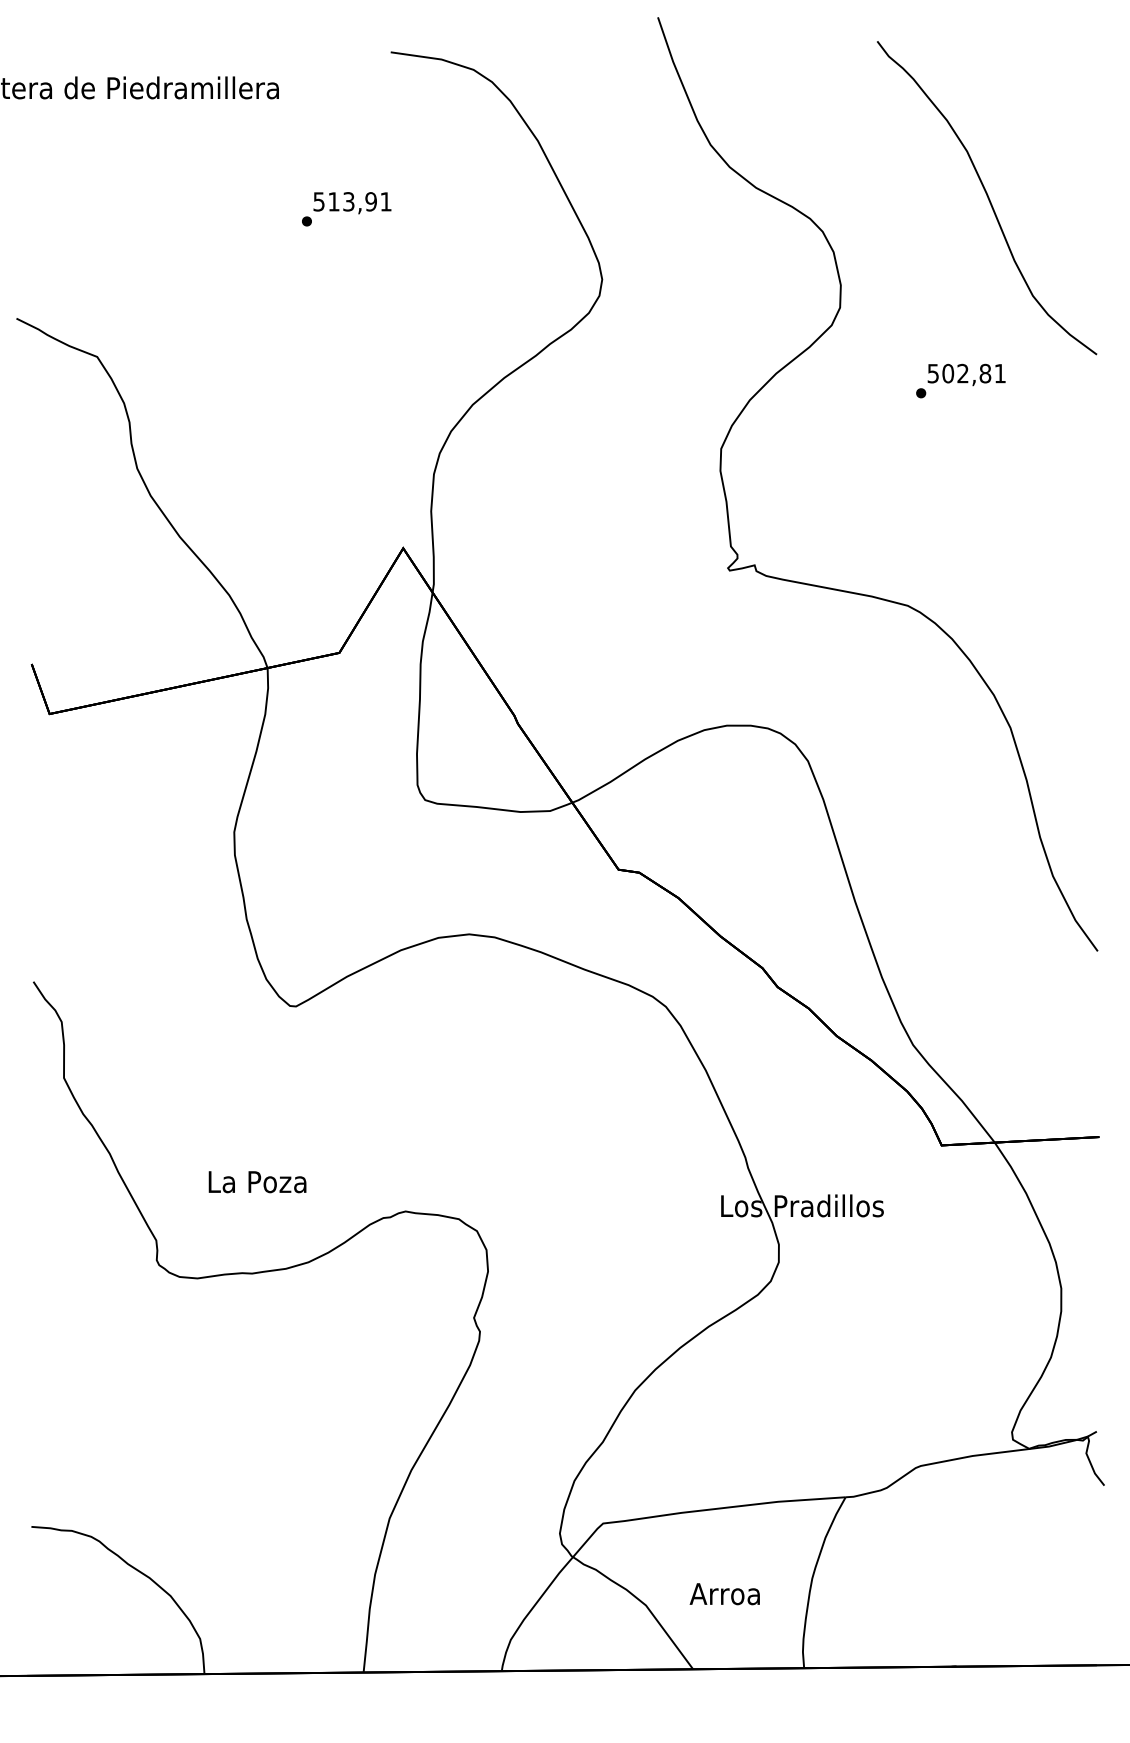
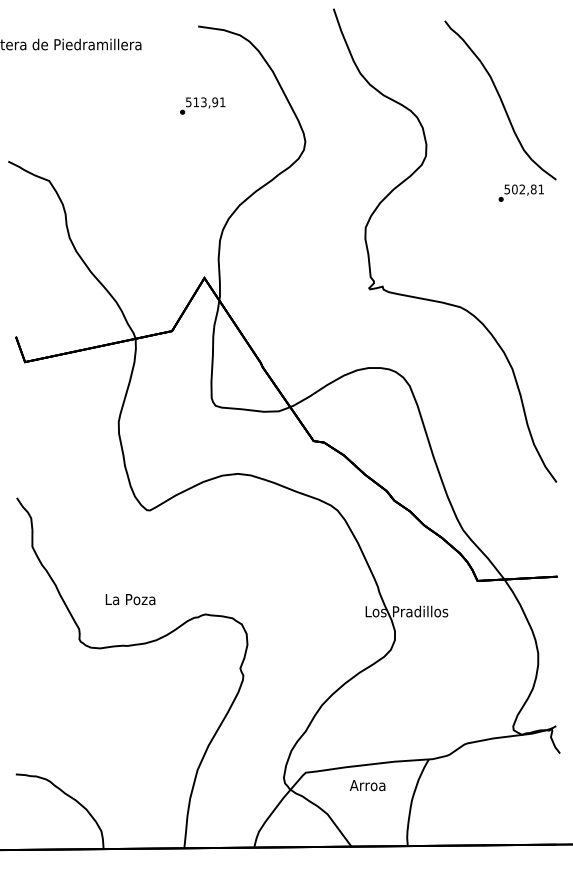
text: (346, 208) -> (202, 105), moved
text: (959, 379) -> (520, 192), moved
text: (724, 1594) -> (367, 785), moved

